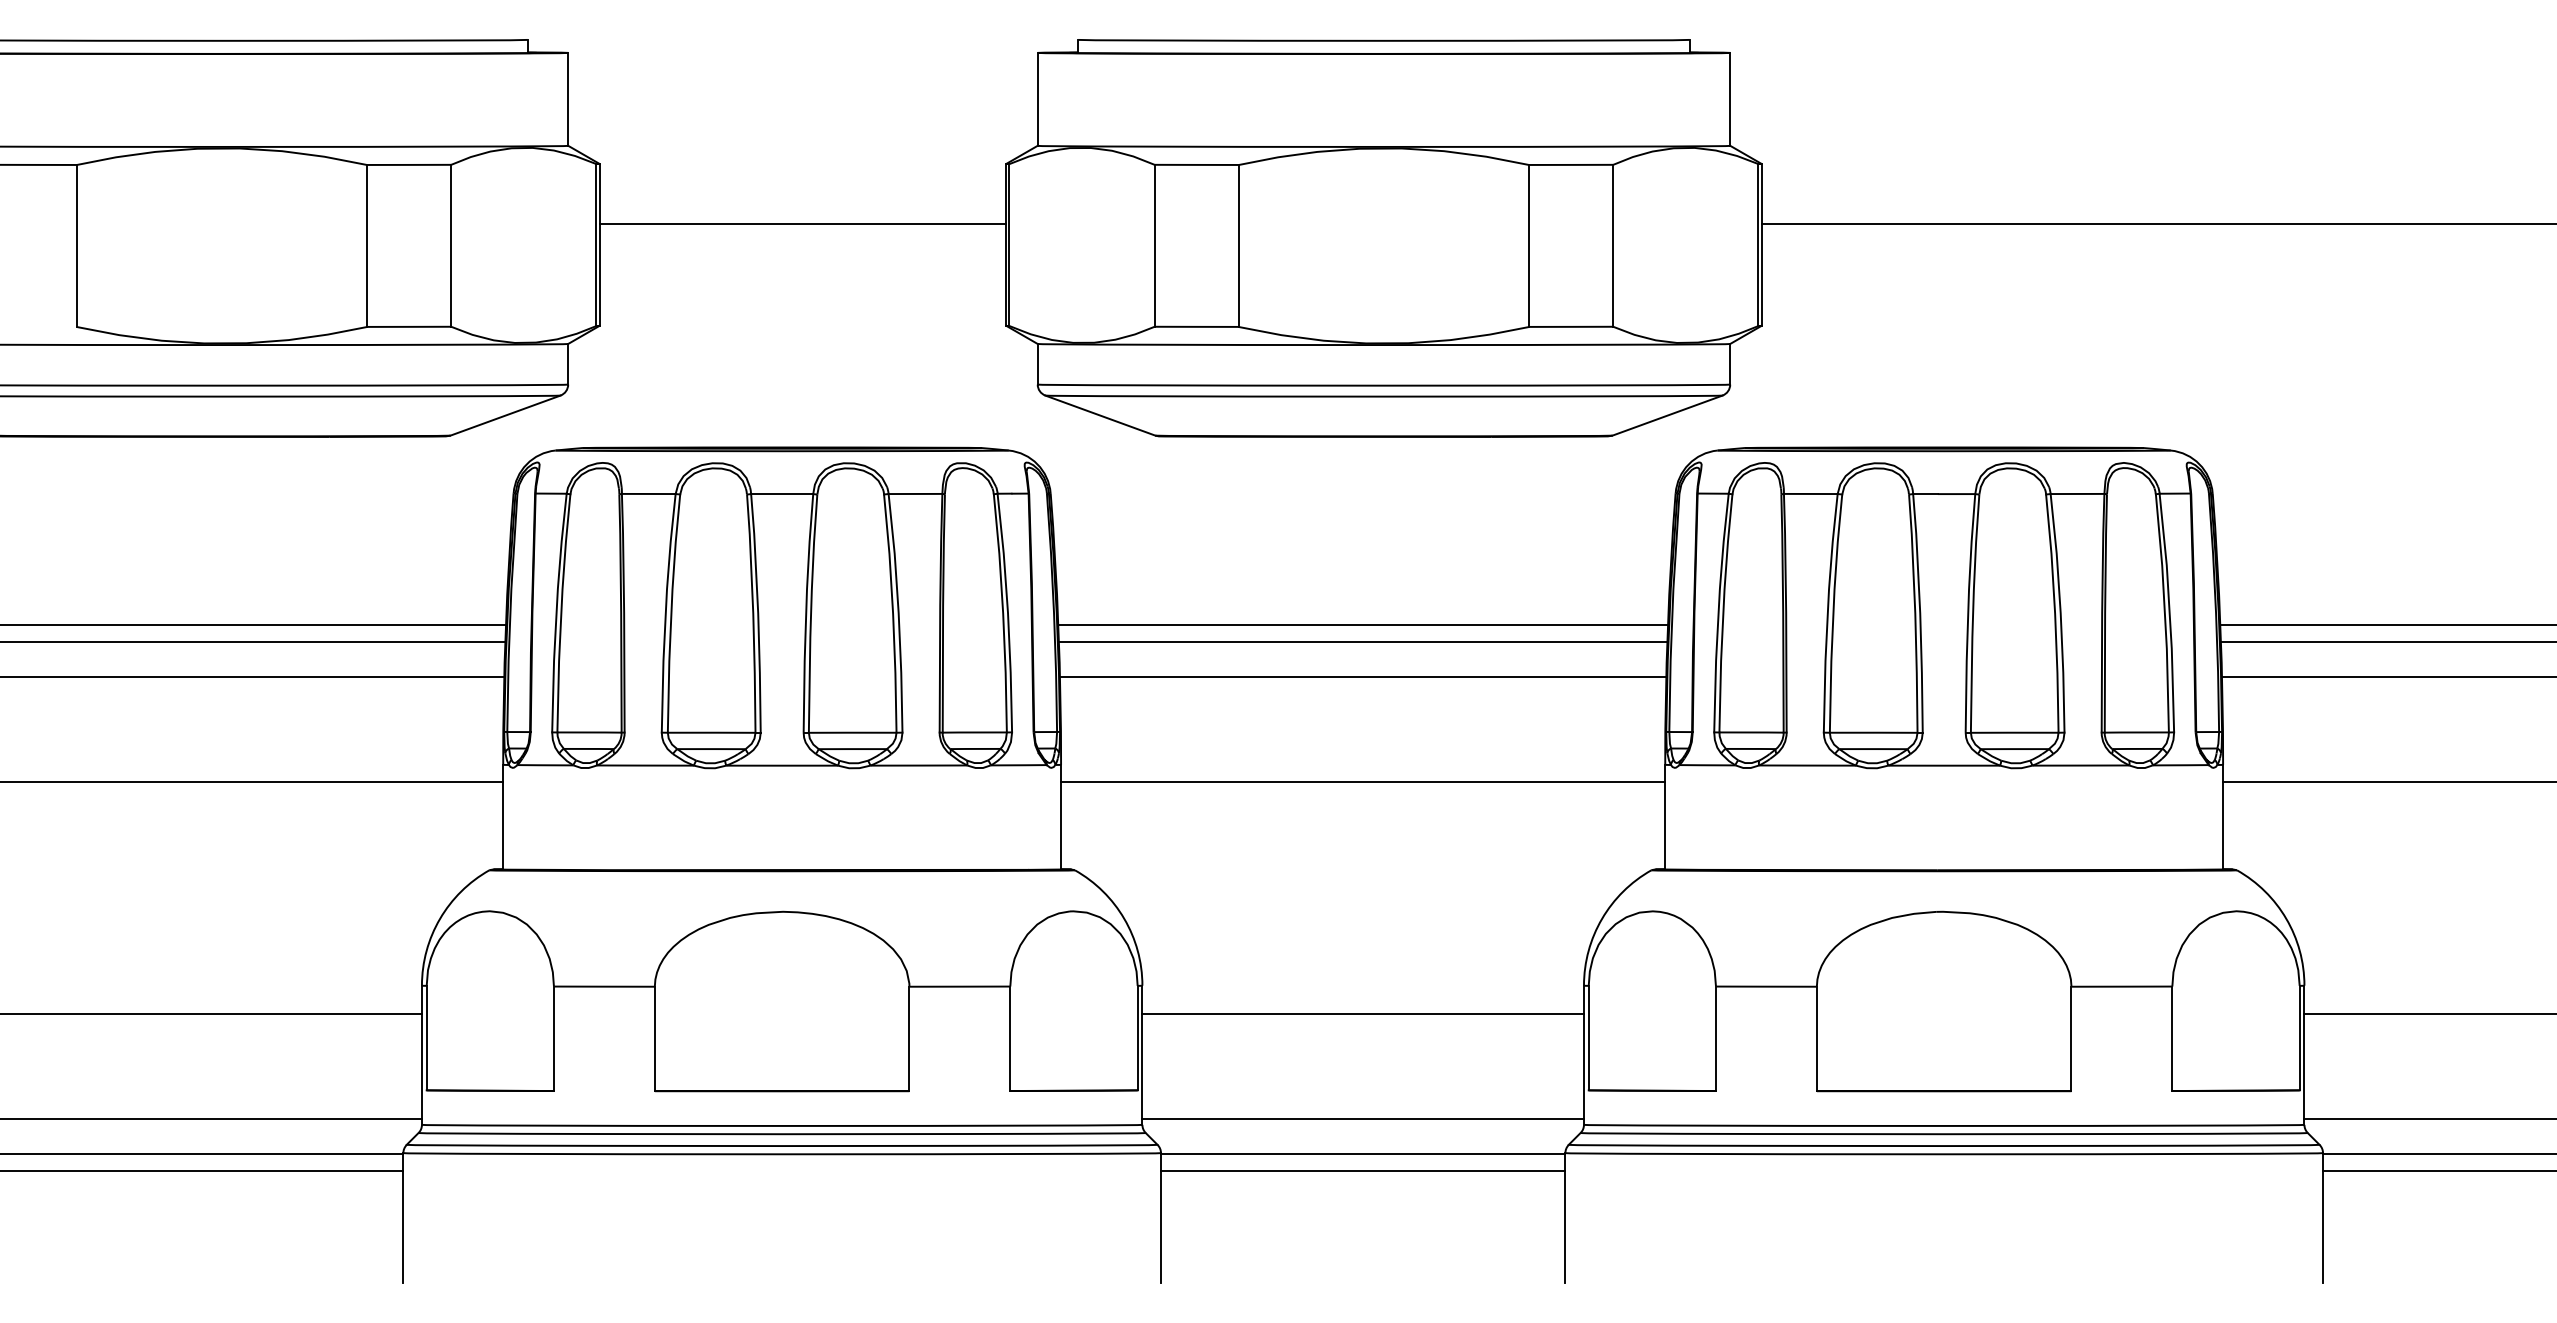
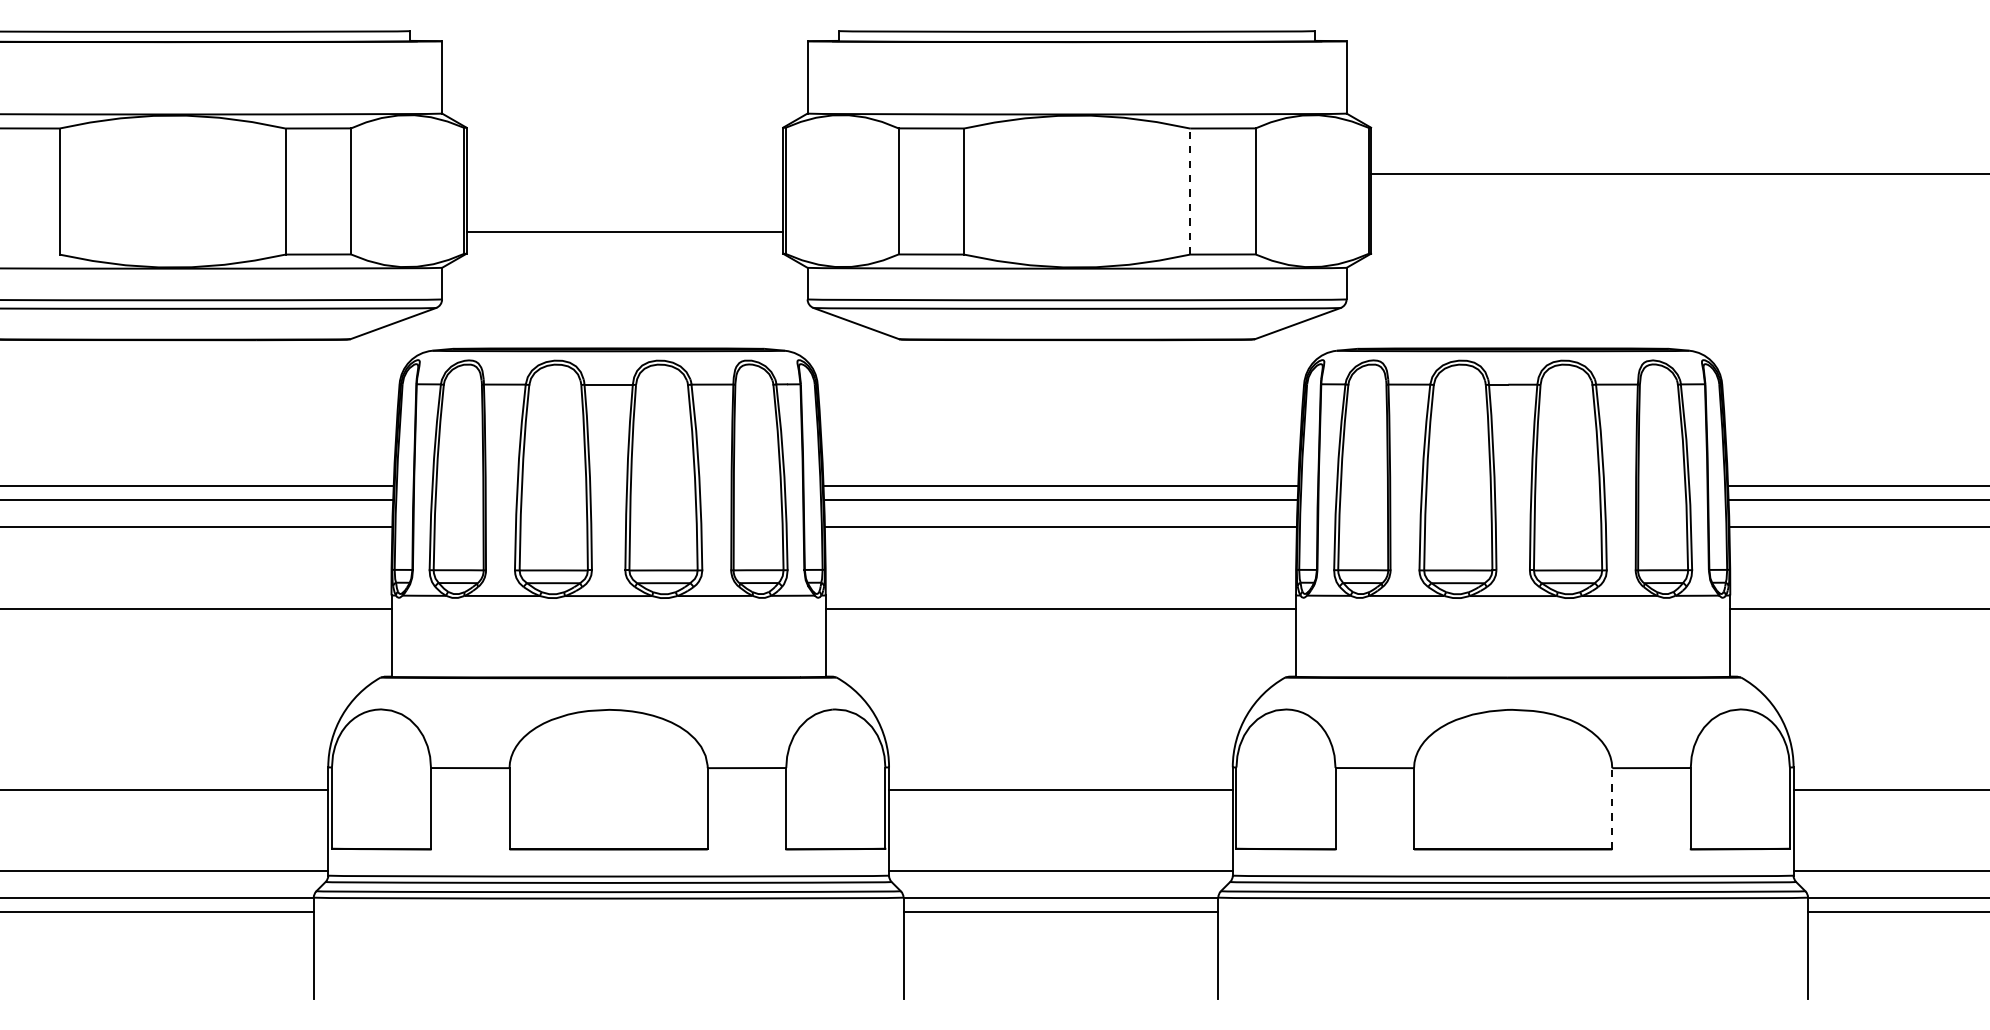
line: (802, 223) -> (624, 231), moved
line: (1529, 246) -> (1190, 191), solid -> dashed
line: (2071, 1038) -> (1612, 808), solid -> dashed

